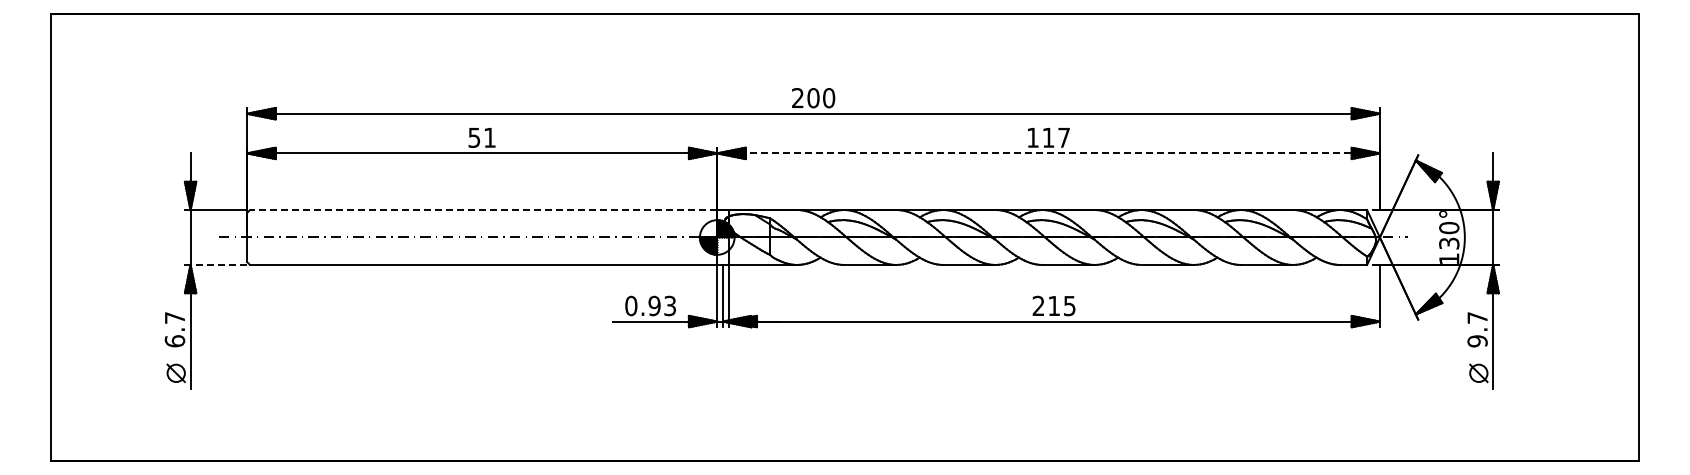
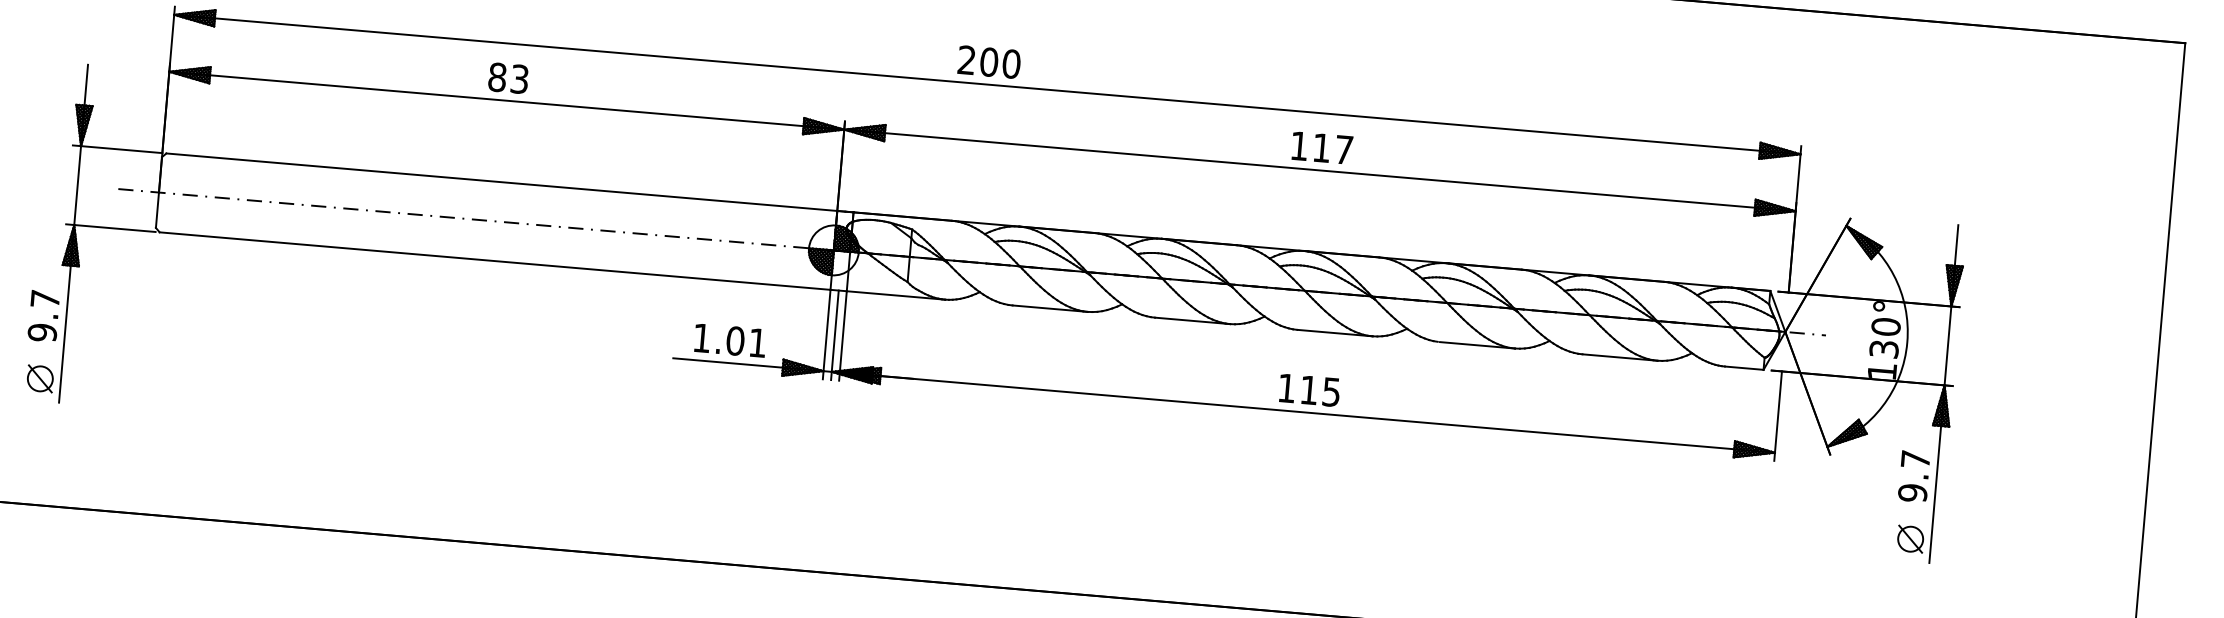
text: (481, 137) -> (507, 77), 51 -> 83
line: (1049, 153) -> (1321, 170), dashed -> solid
line: (483, 210) -> (501, 182), dashed -> solid
line: (218, 264) -> (114, 227), dashed -> solid
text: (650, 305) -> (729, 339), 0.93 -> 1.01
text: (1038, 305) -> (1286, 387), 215 -> 115
text: (174, 341) -> (41, 332), 6.7 -> 9.7

